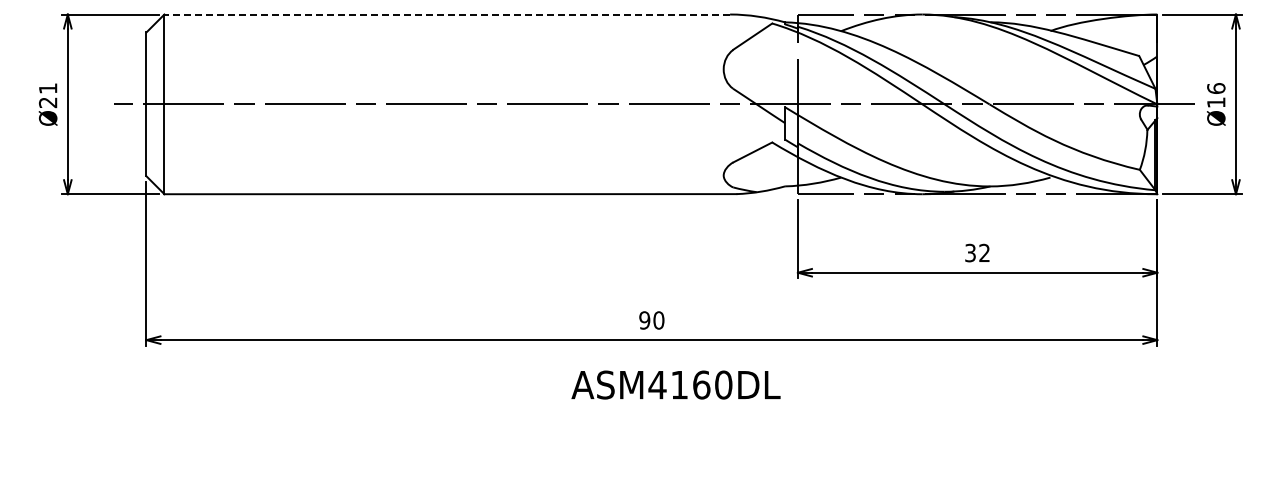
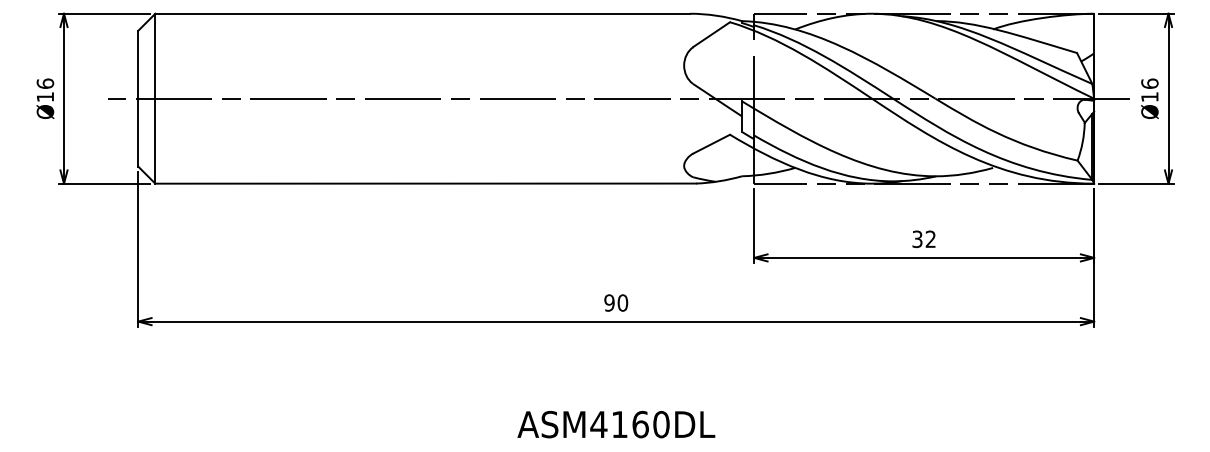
line: (447, 14) -> (422, 13), dashed -> solid
text: (47, 95) -> (44, 90), Ø21 -> Ø16
text: (675, 384) -> (615, 424), moved

